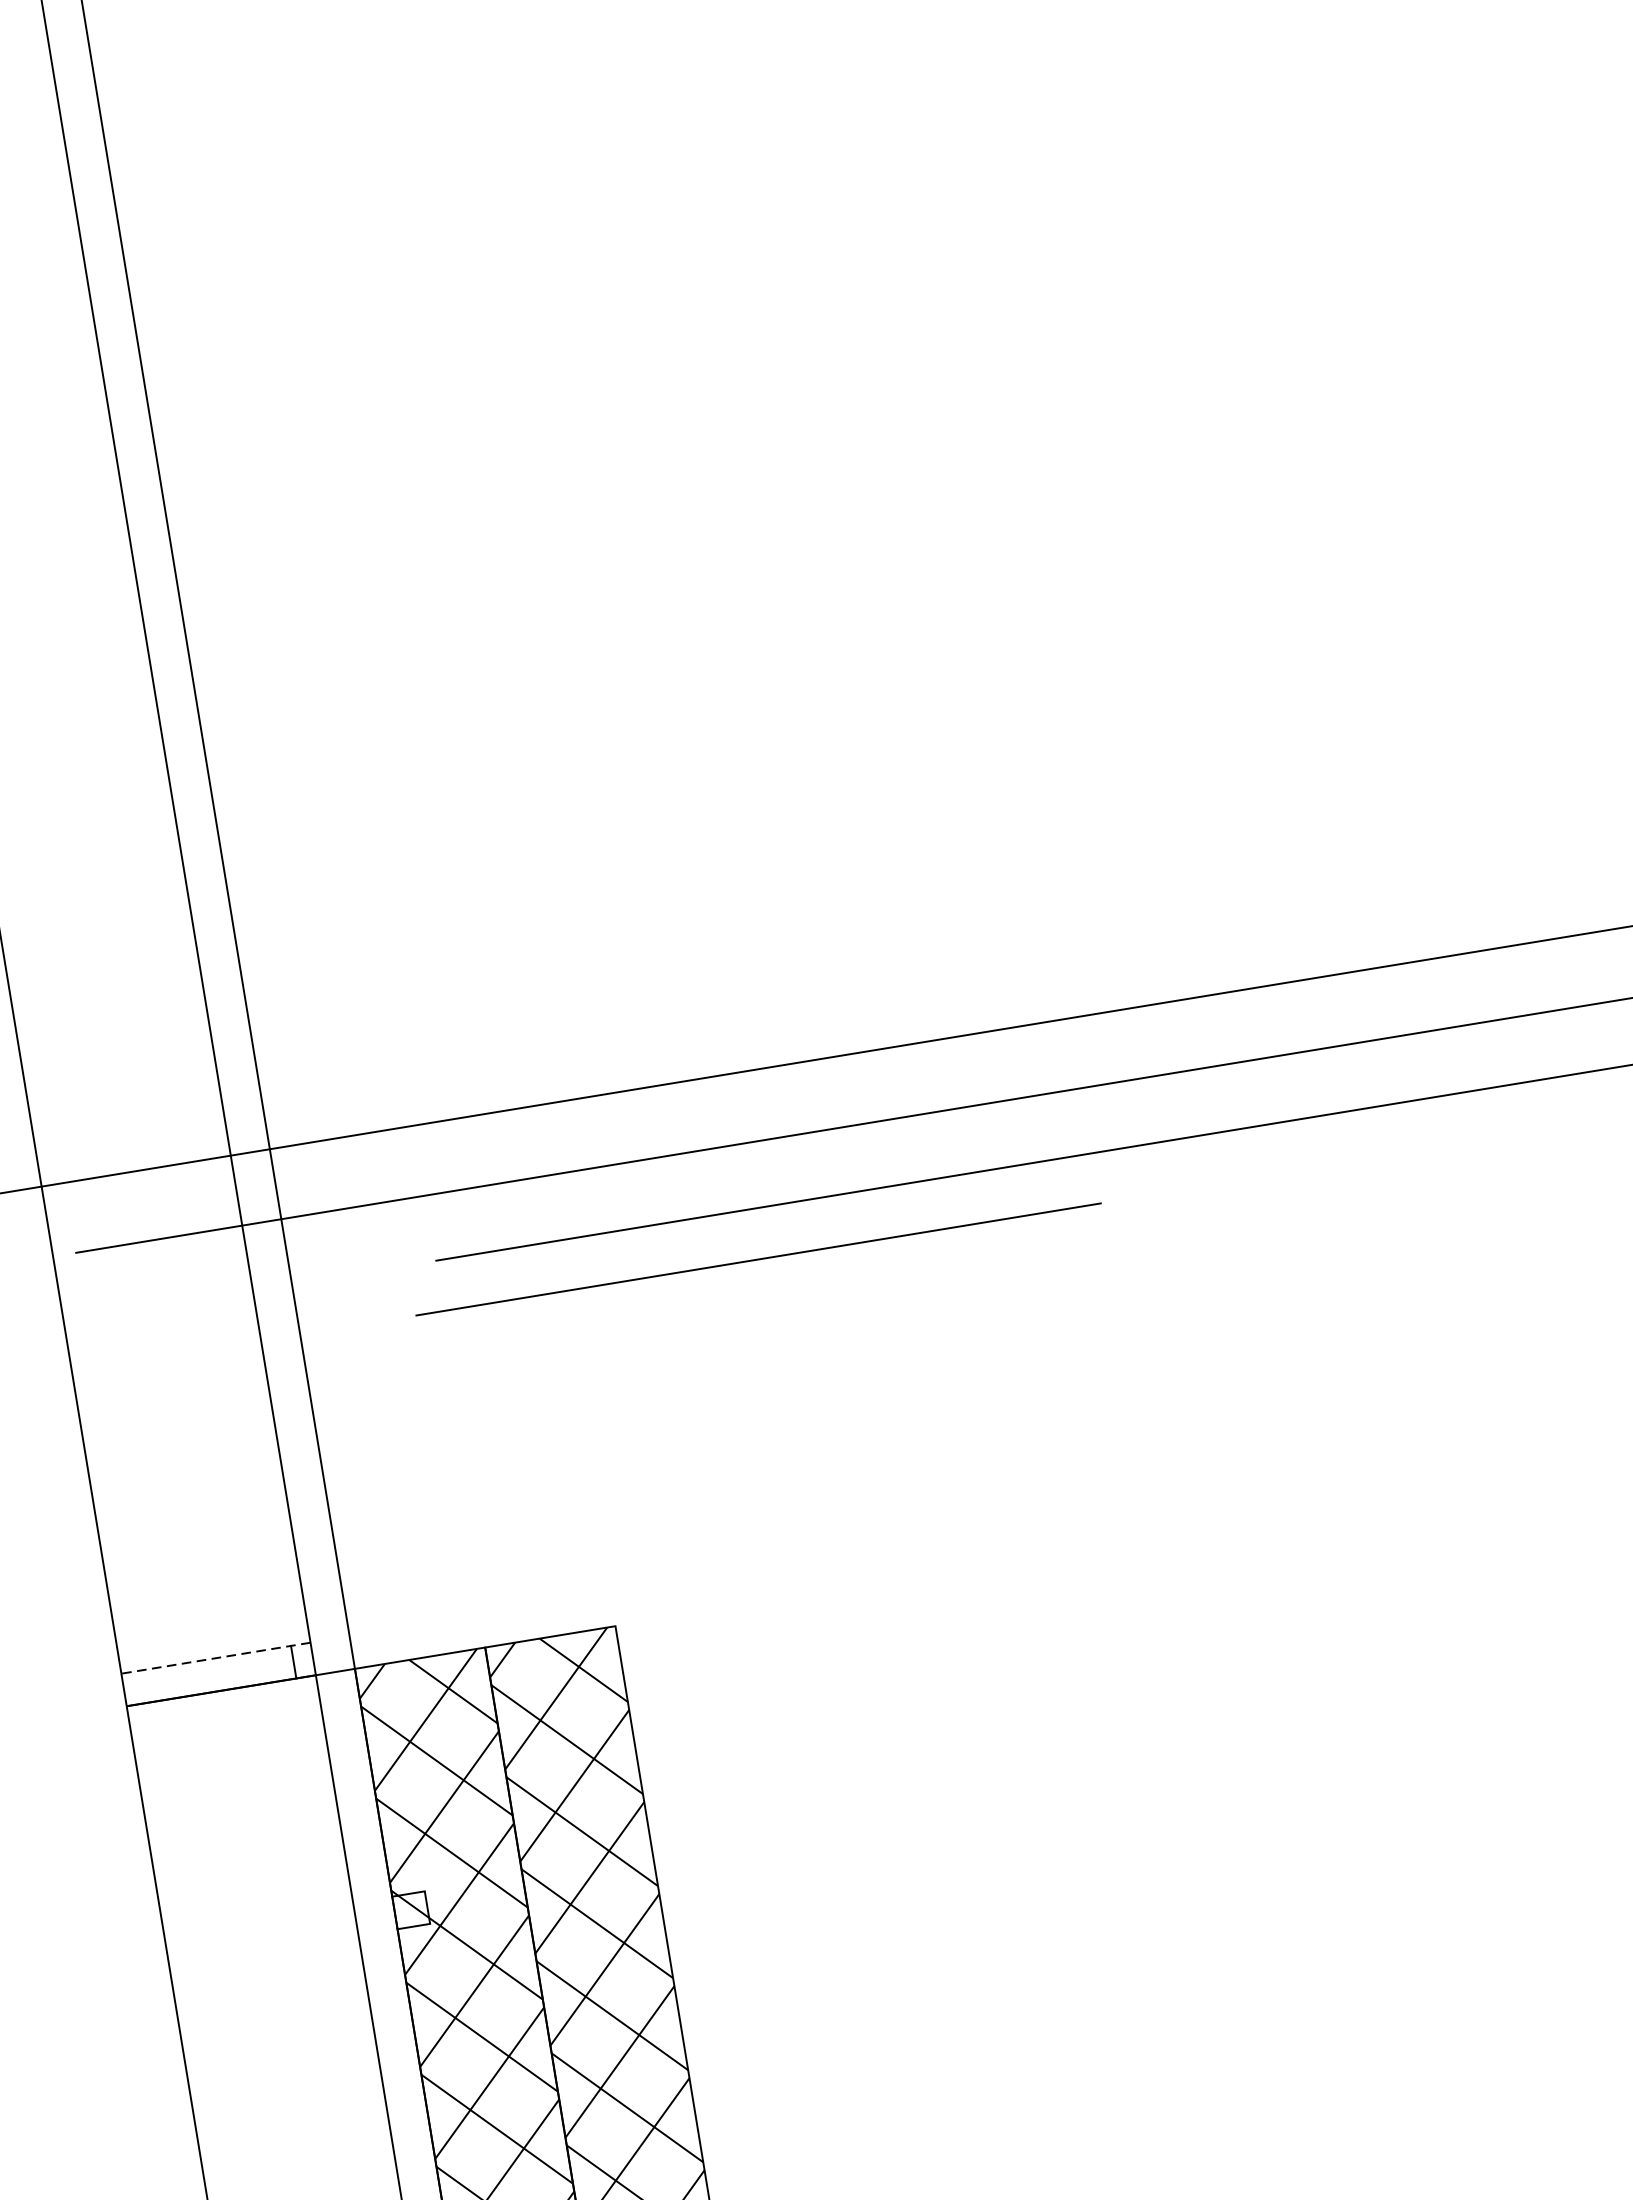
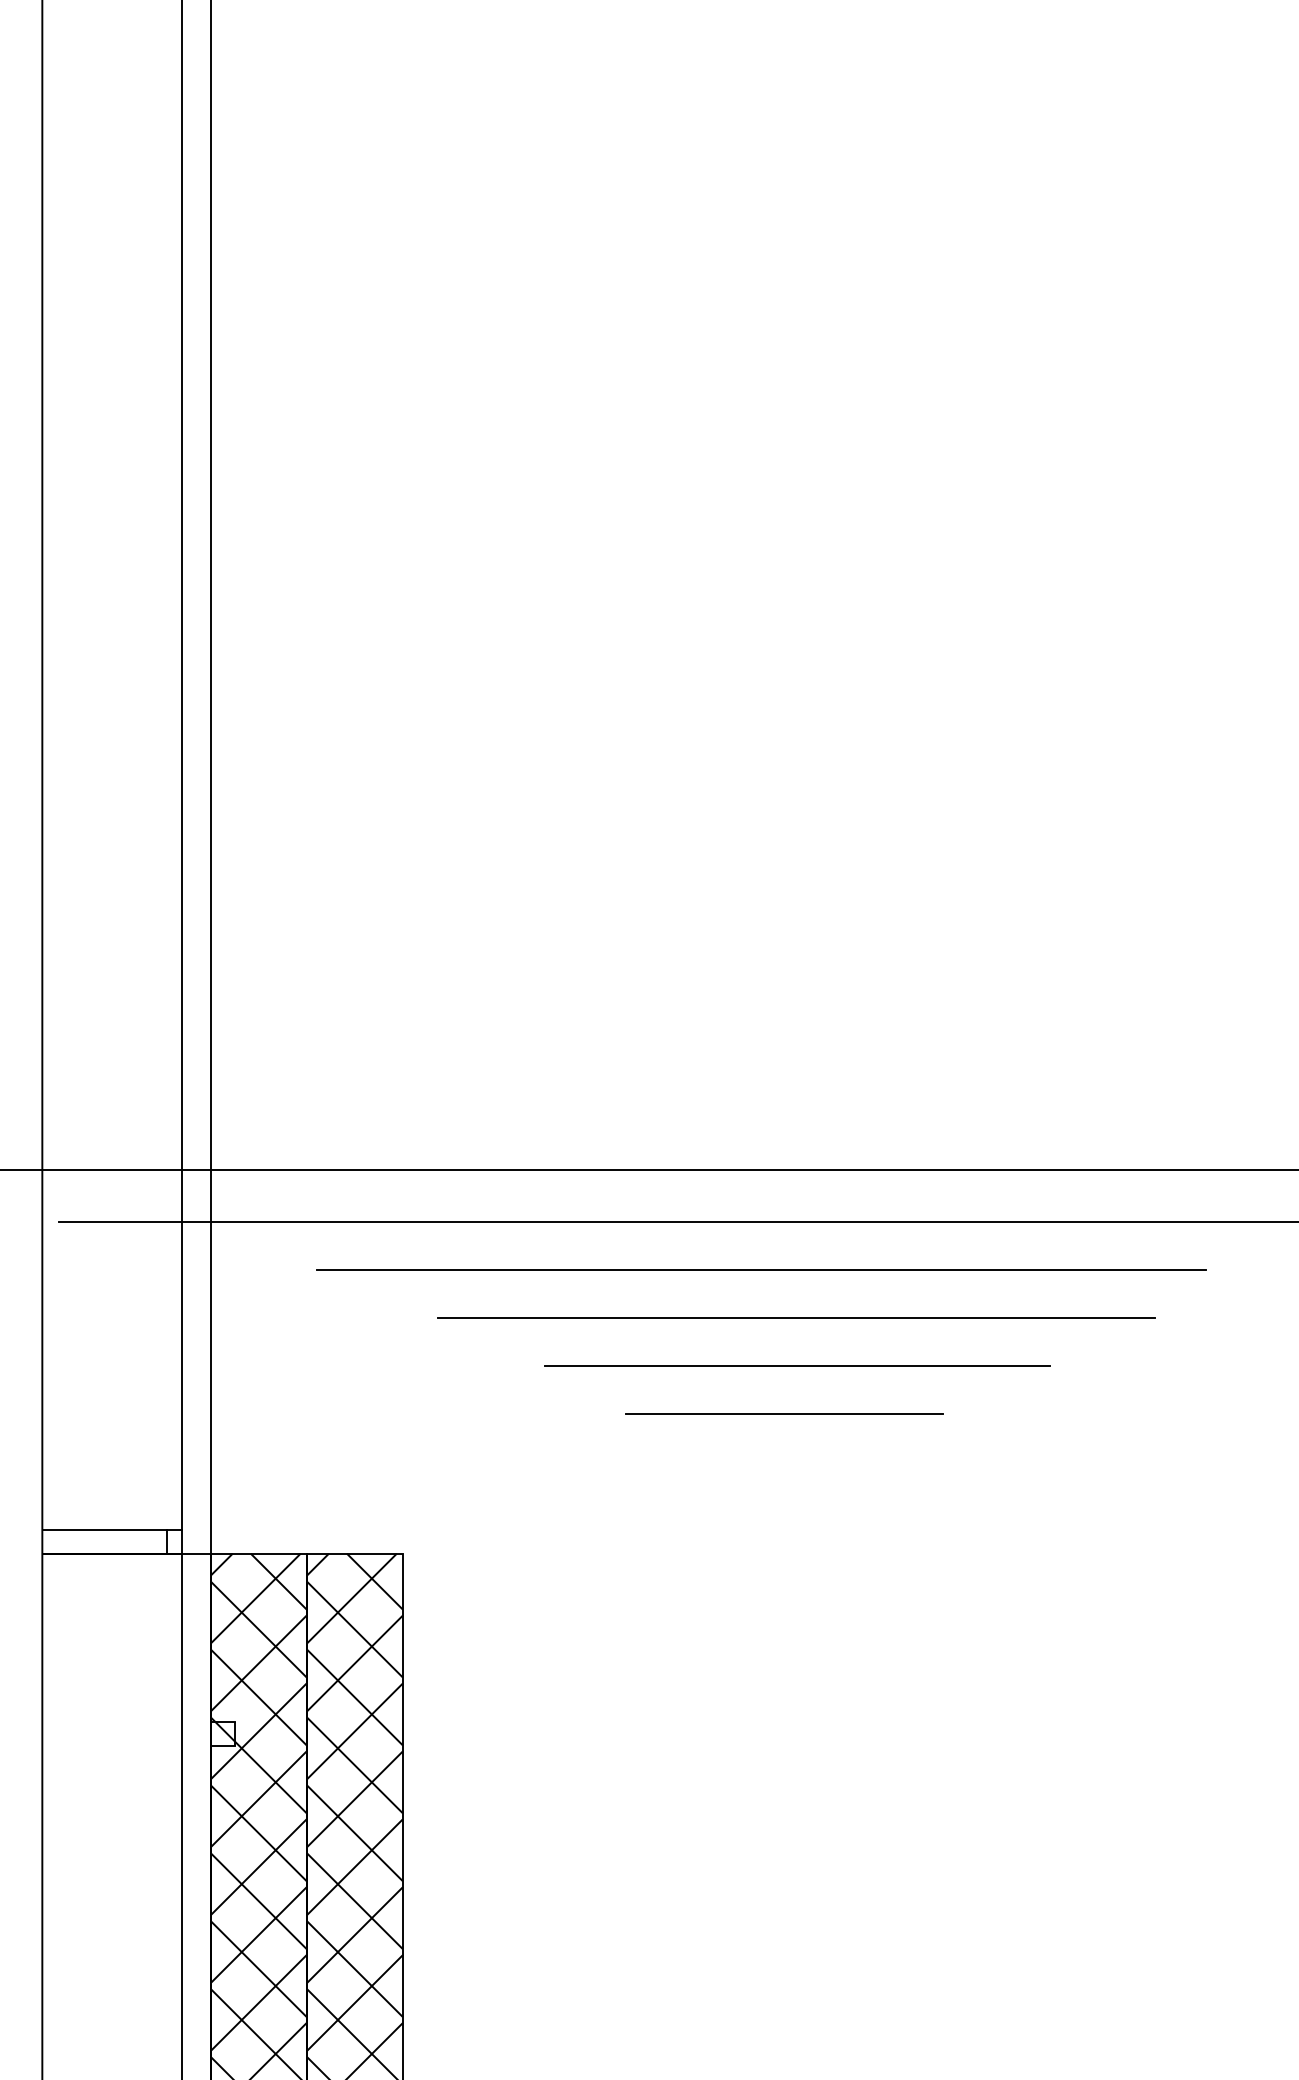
line: (1096, 1220) -> (796, 1318), added
line: (757, 1258) -> (797, 1365), moved
line: (1101, 1351) -> (784, 1413), added
line: (216, 1657) -> (112, 1529), dashed -> solid

